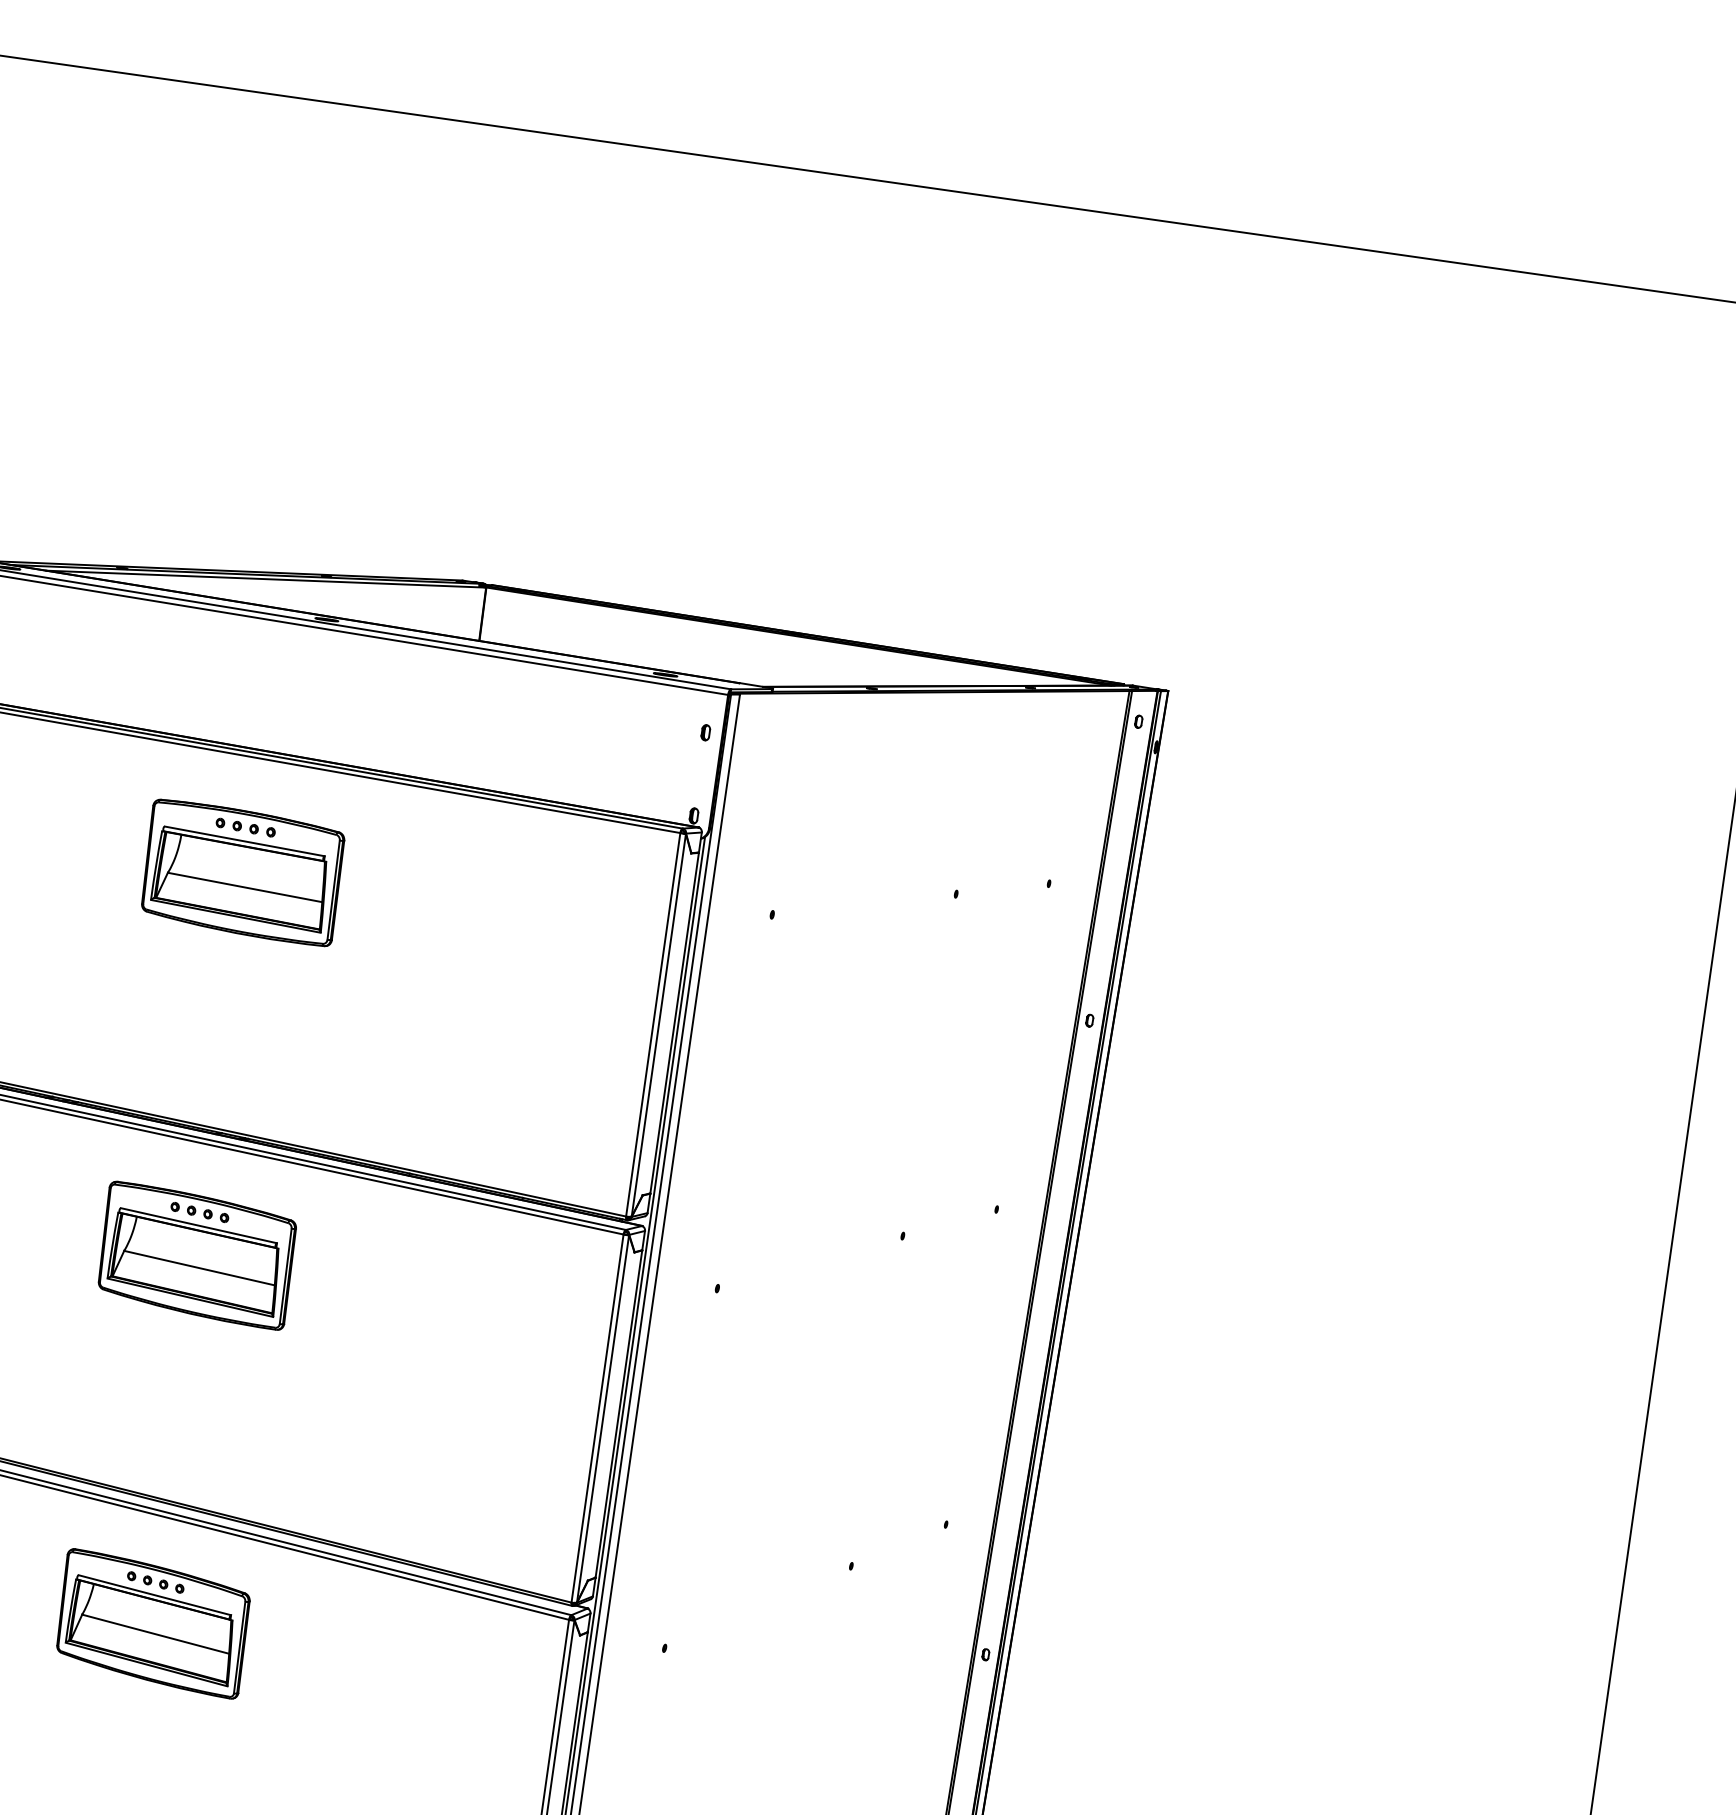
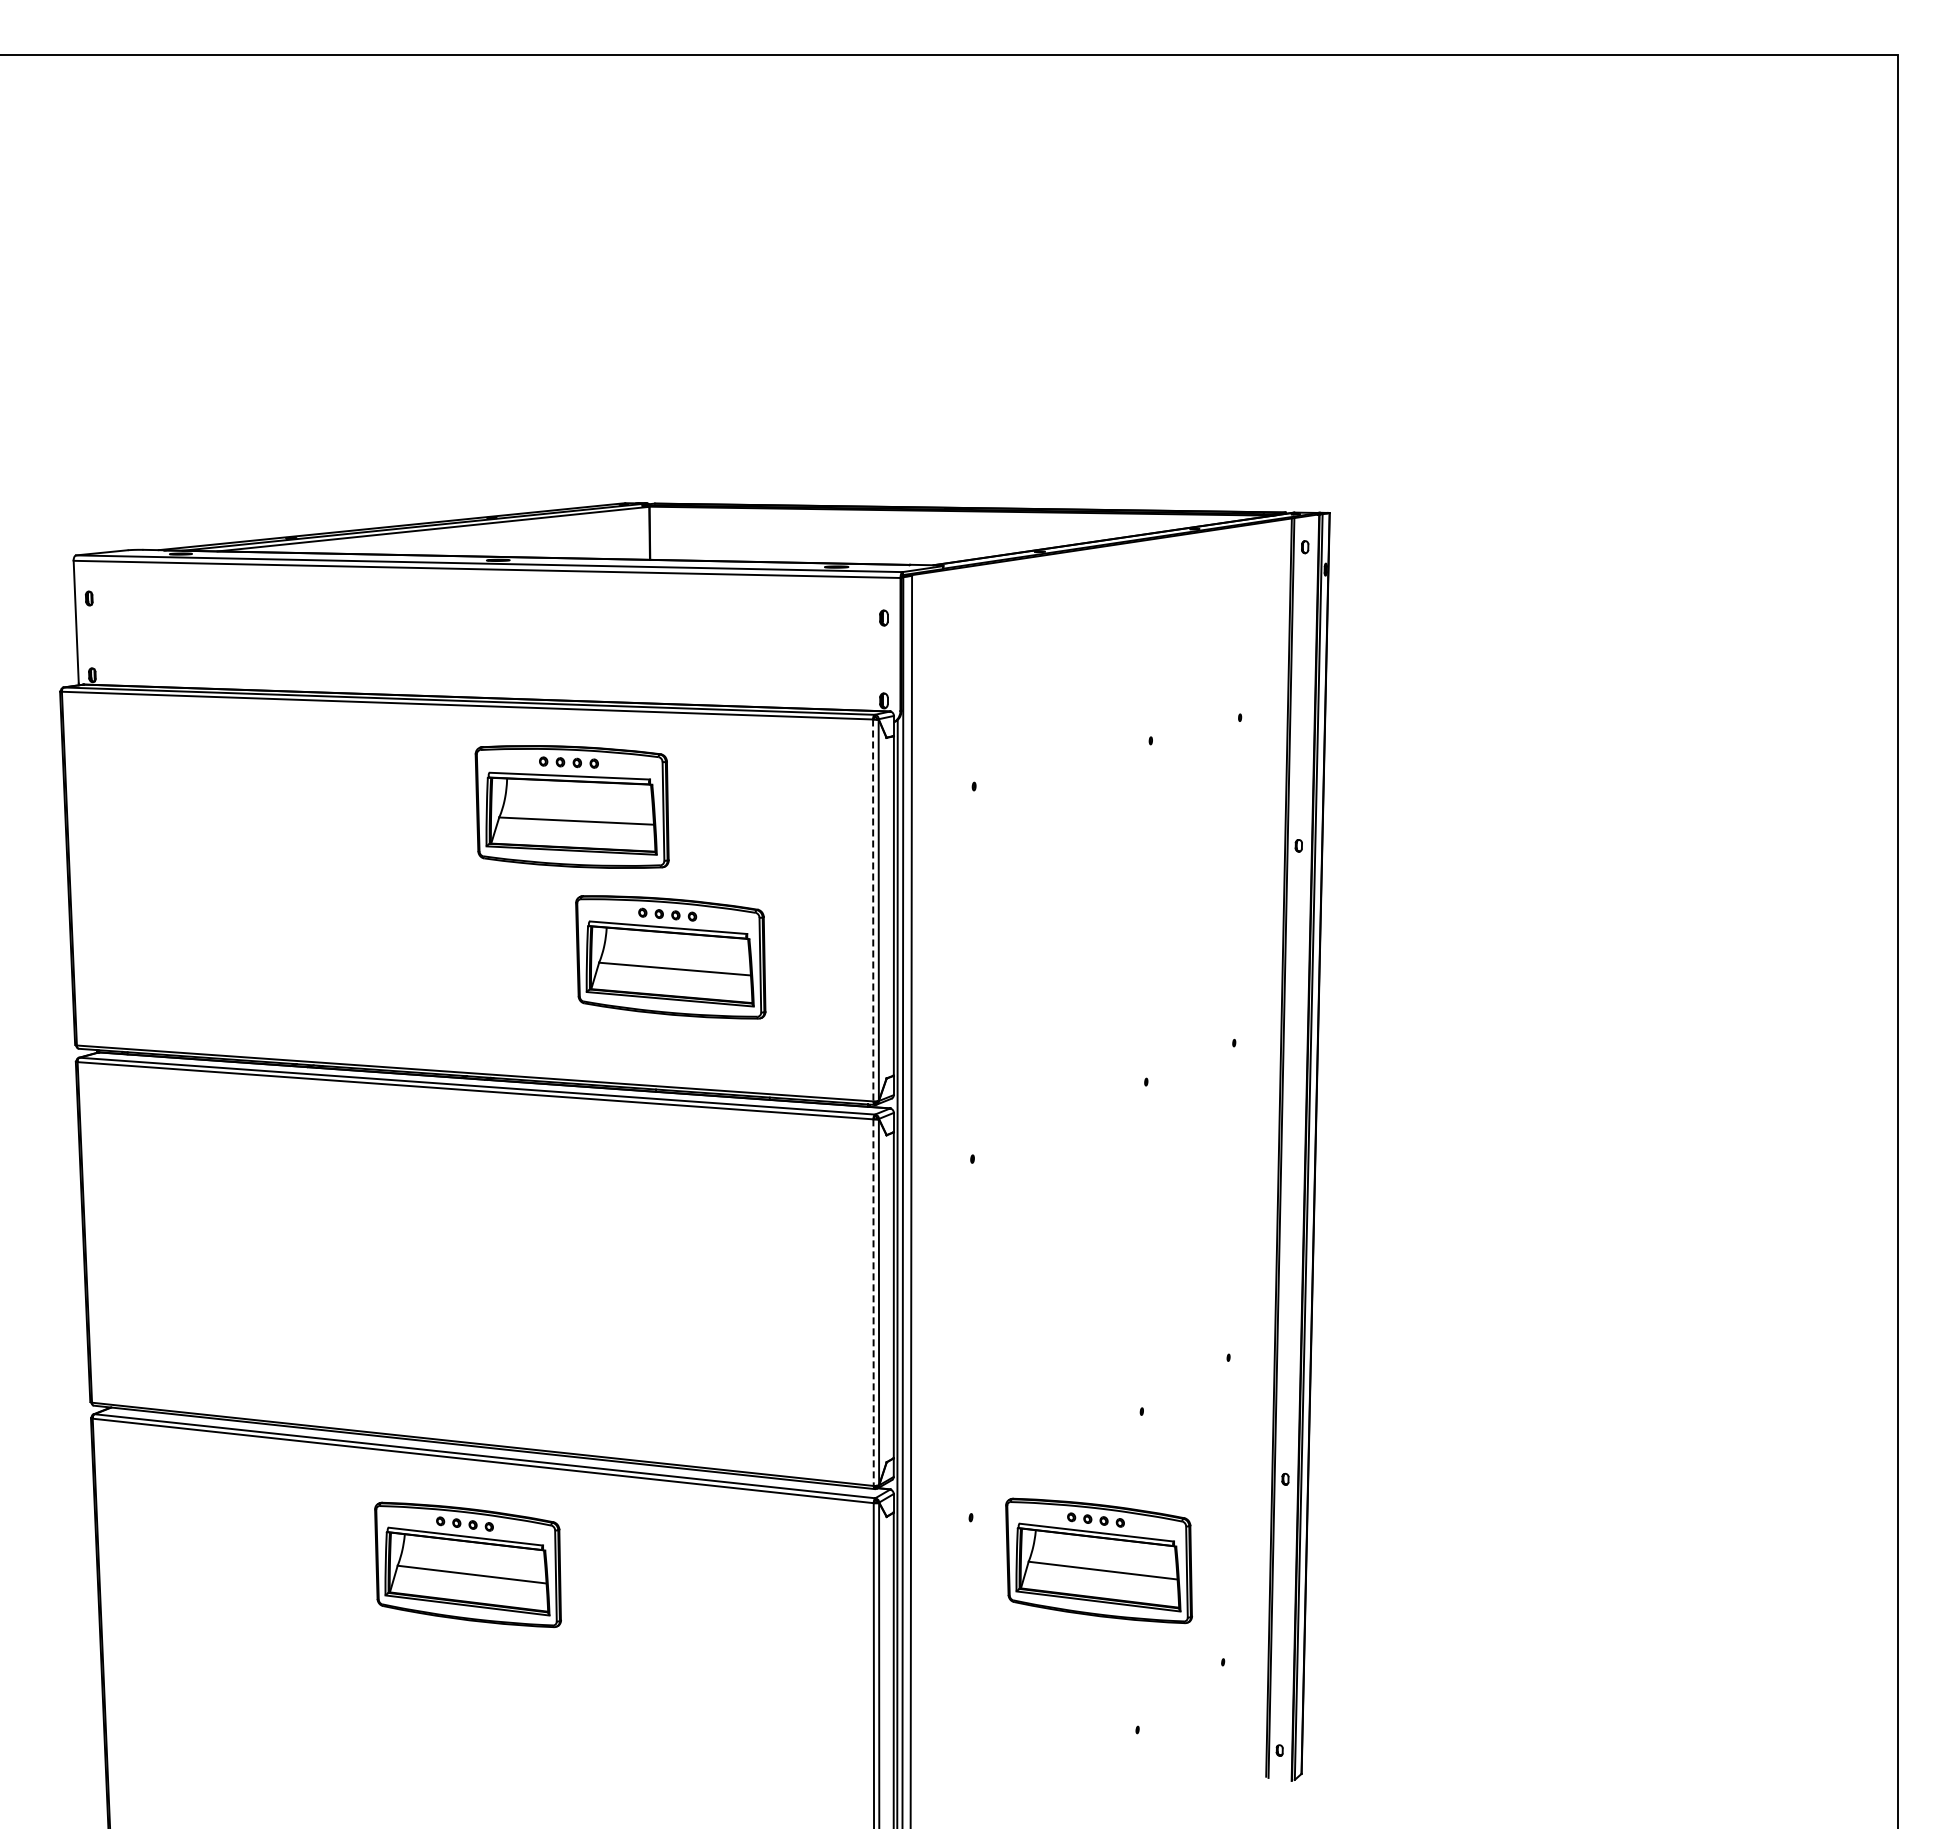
part: (242, 872) -> (571, 806), moved
line: (653, 1024) -> (873, 910), solid -> dashed
part: (196, 1255) -> (670, 957), moved
line: (597, 1419) -> (873, 1303), solid -> dashed
part: (786, 1709) -> (1098, 1560), added

